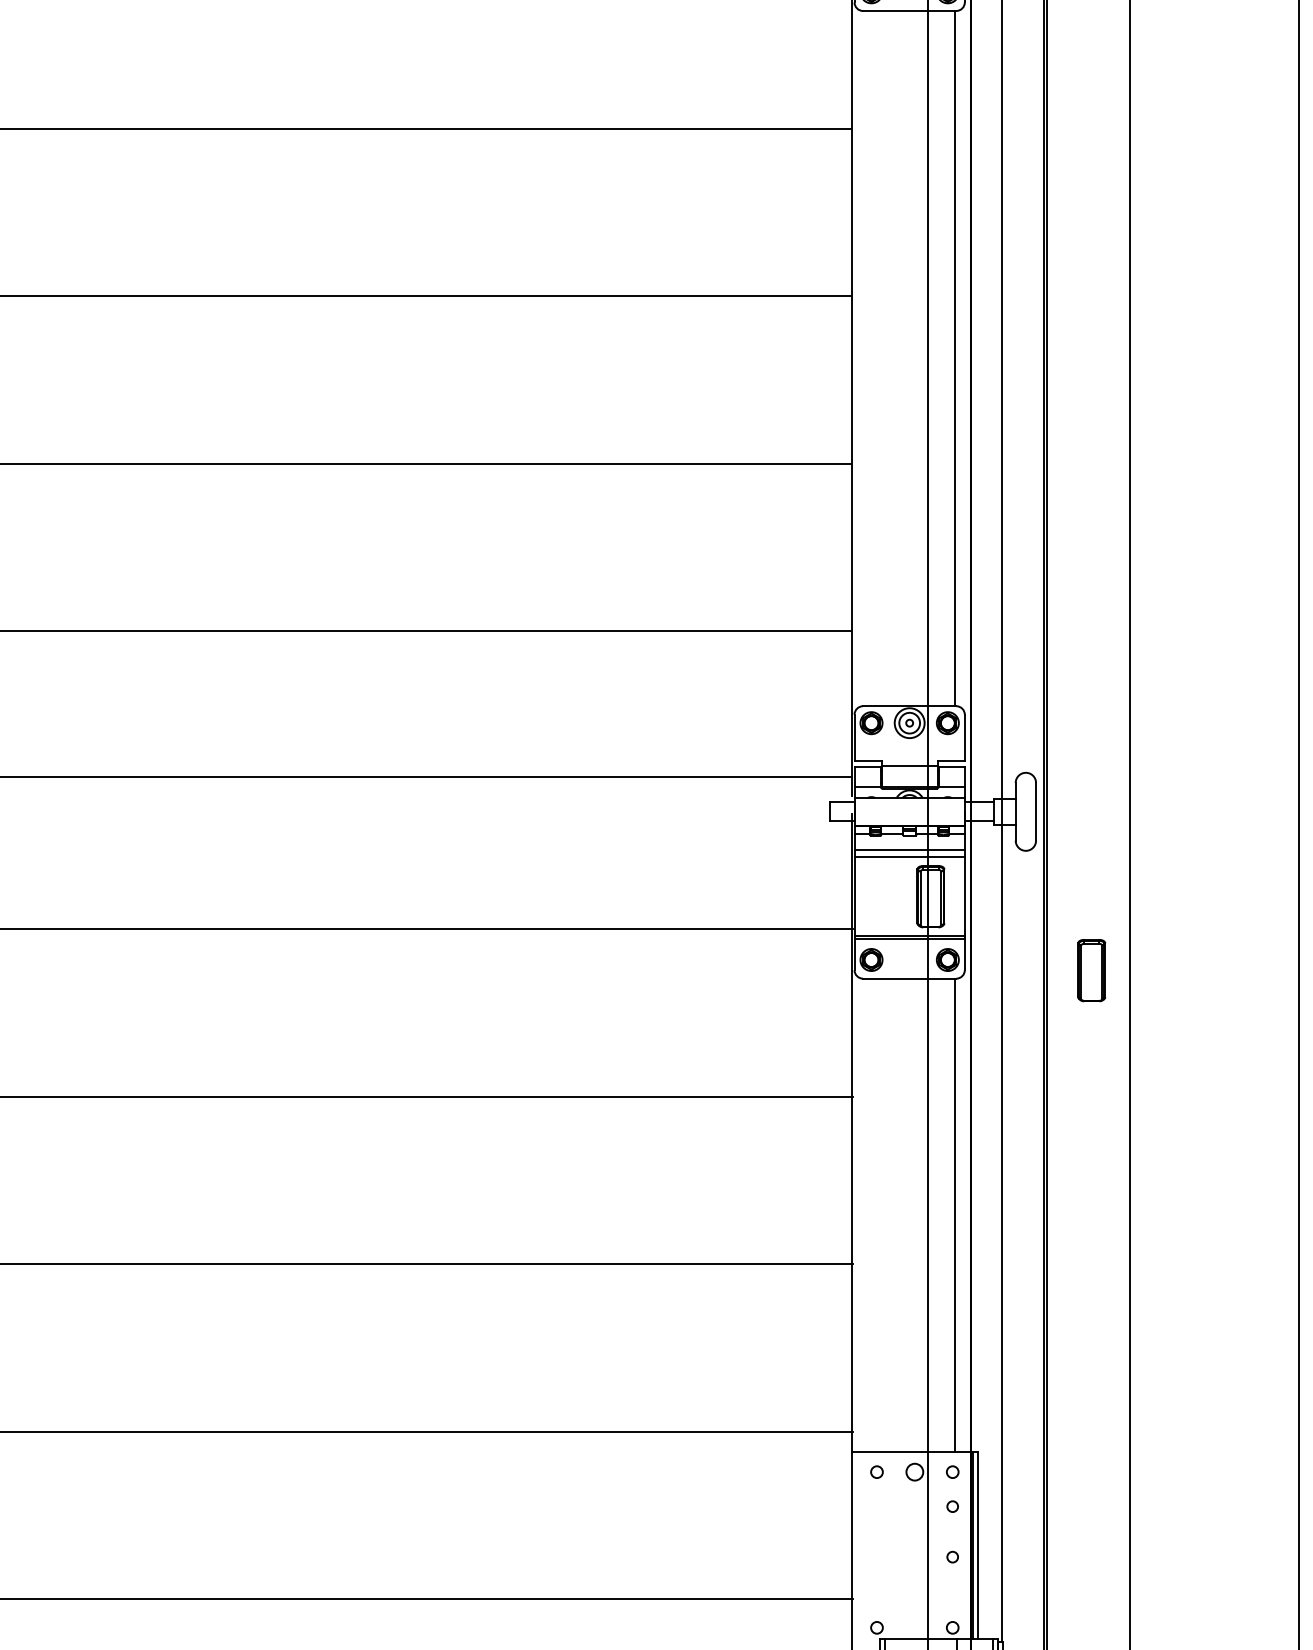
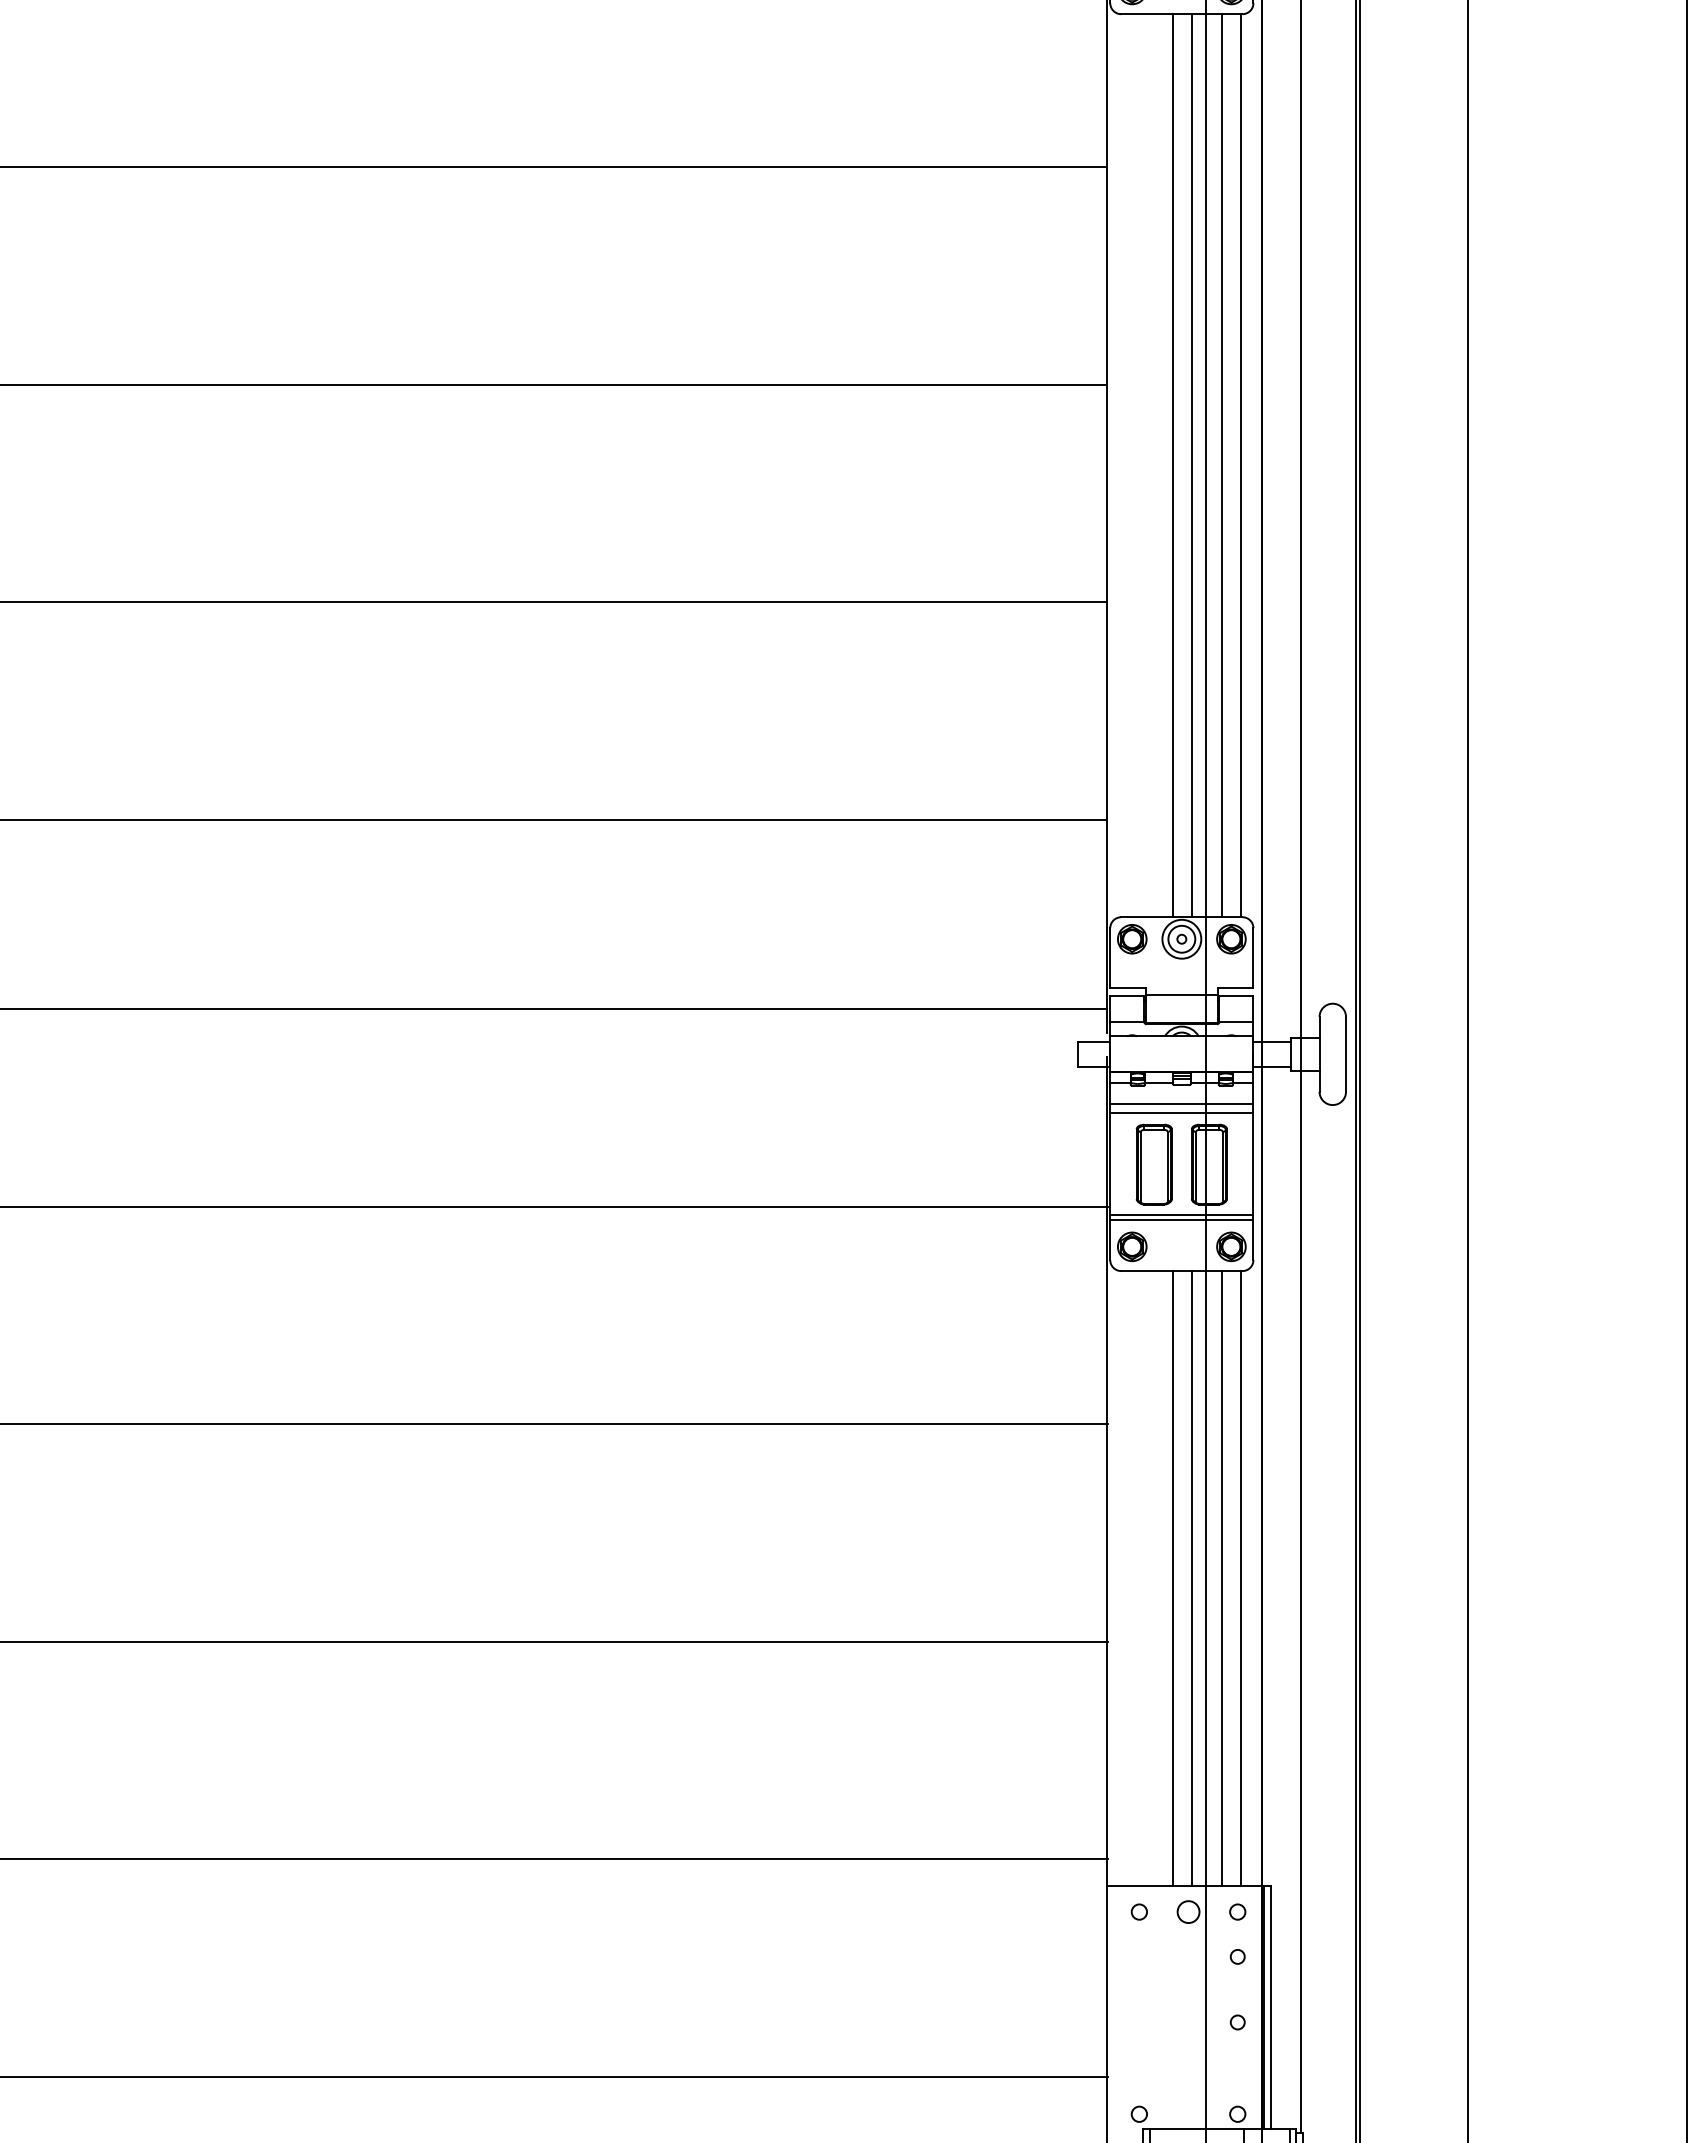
line: (903, 358) -> (1173, 465), added
line: (917, 358) -> (1191, 465), added
line: (940, 358) -> (1222, 465), added
part: (1091, 970) -> (1153, 1164), moved
line: (903, 1214) -> (1173, 1577), added
line: (917, 1214) -> (1191, 1577), added
line: (940, 1214) -> (1222, 1577), added

